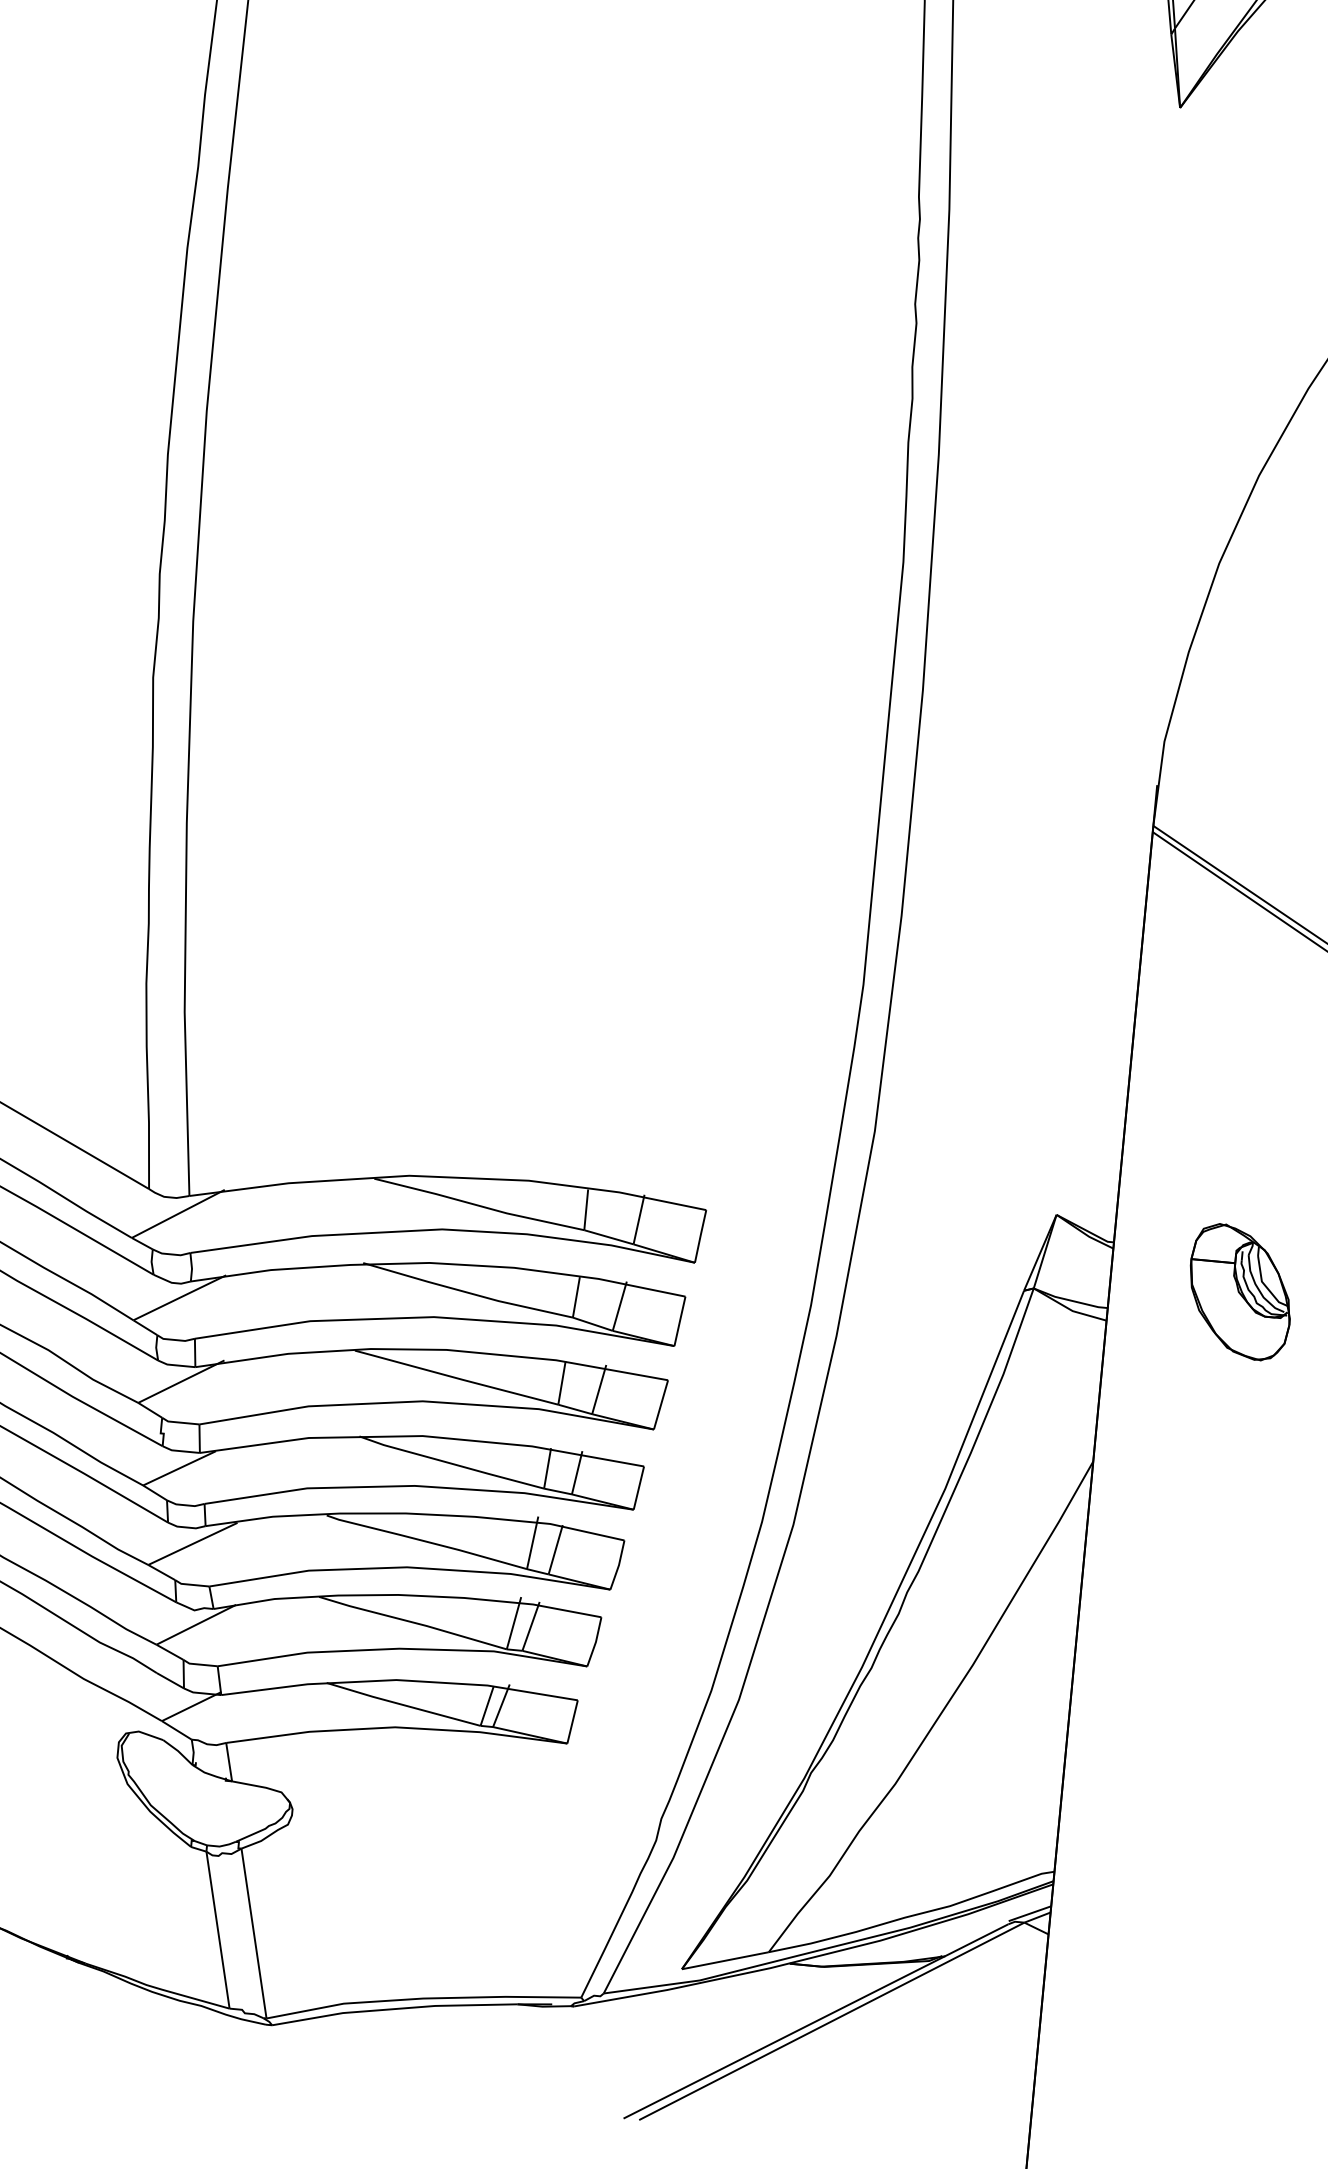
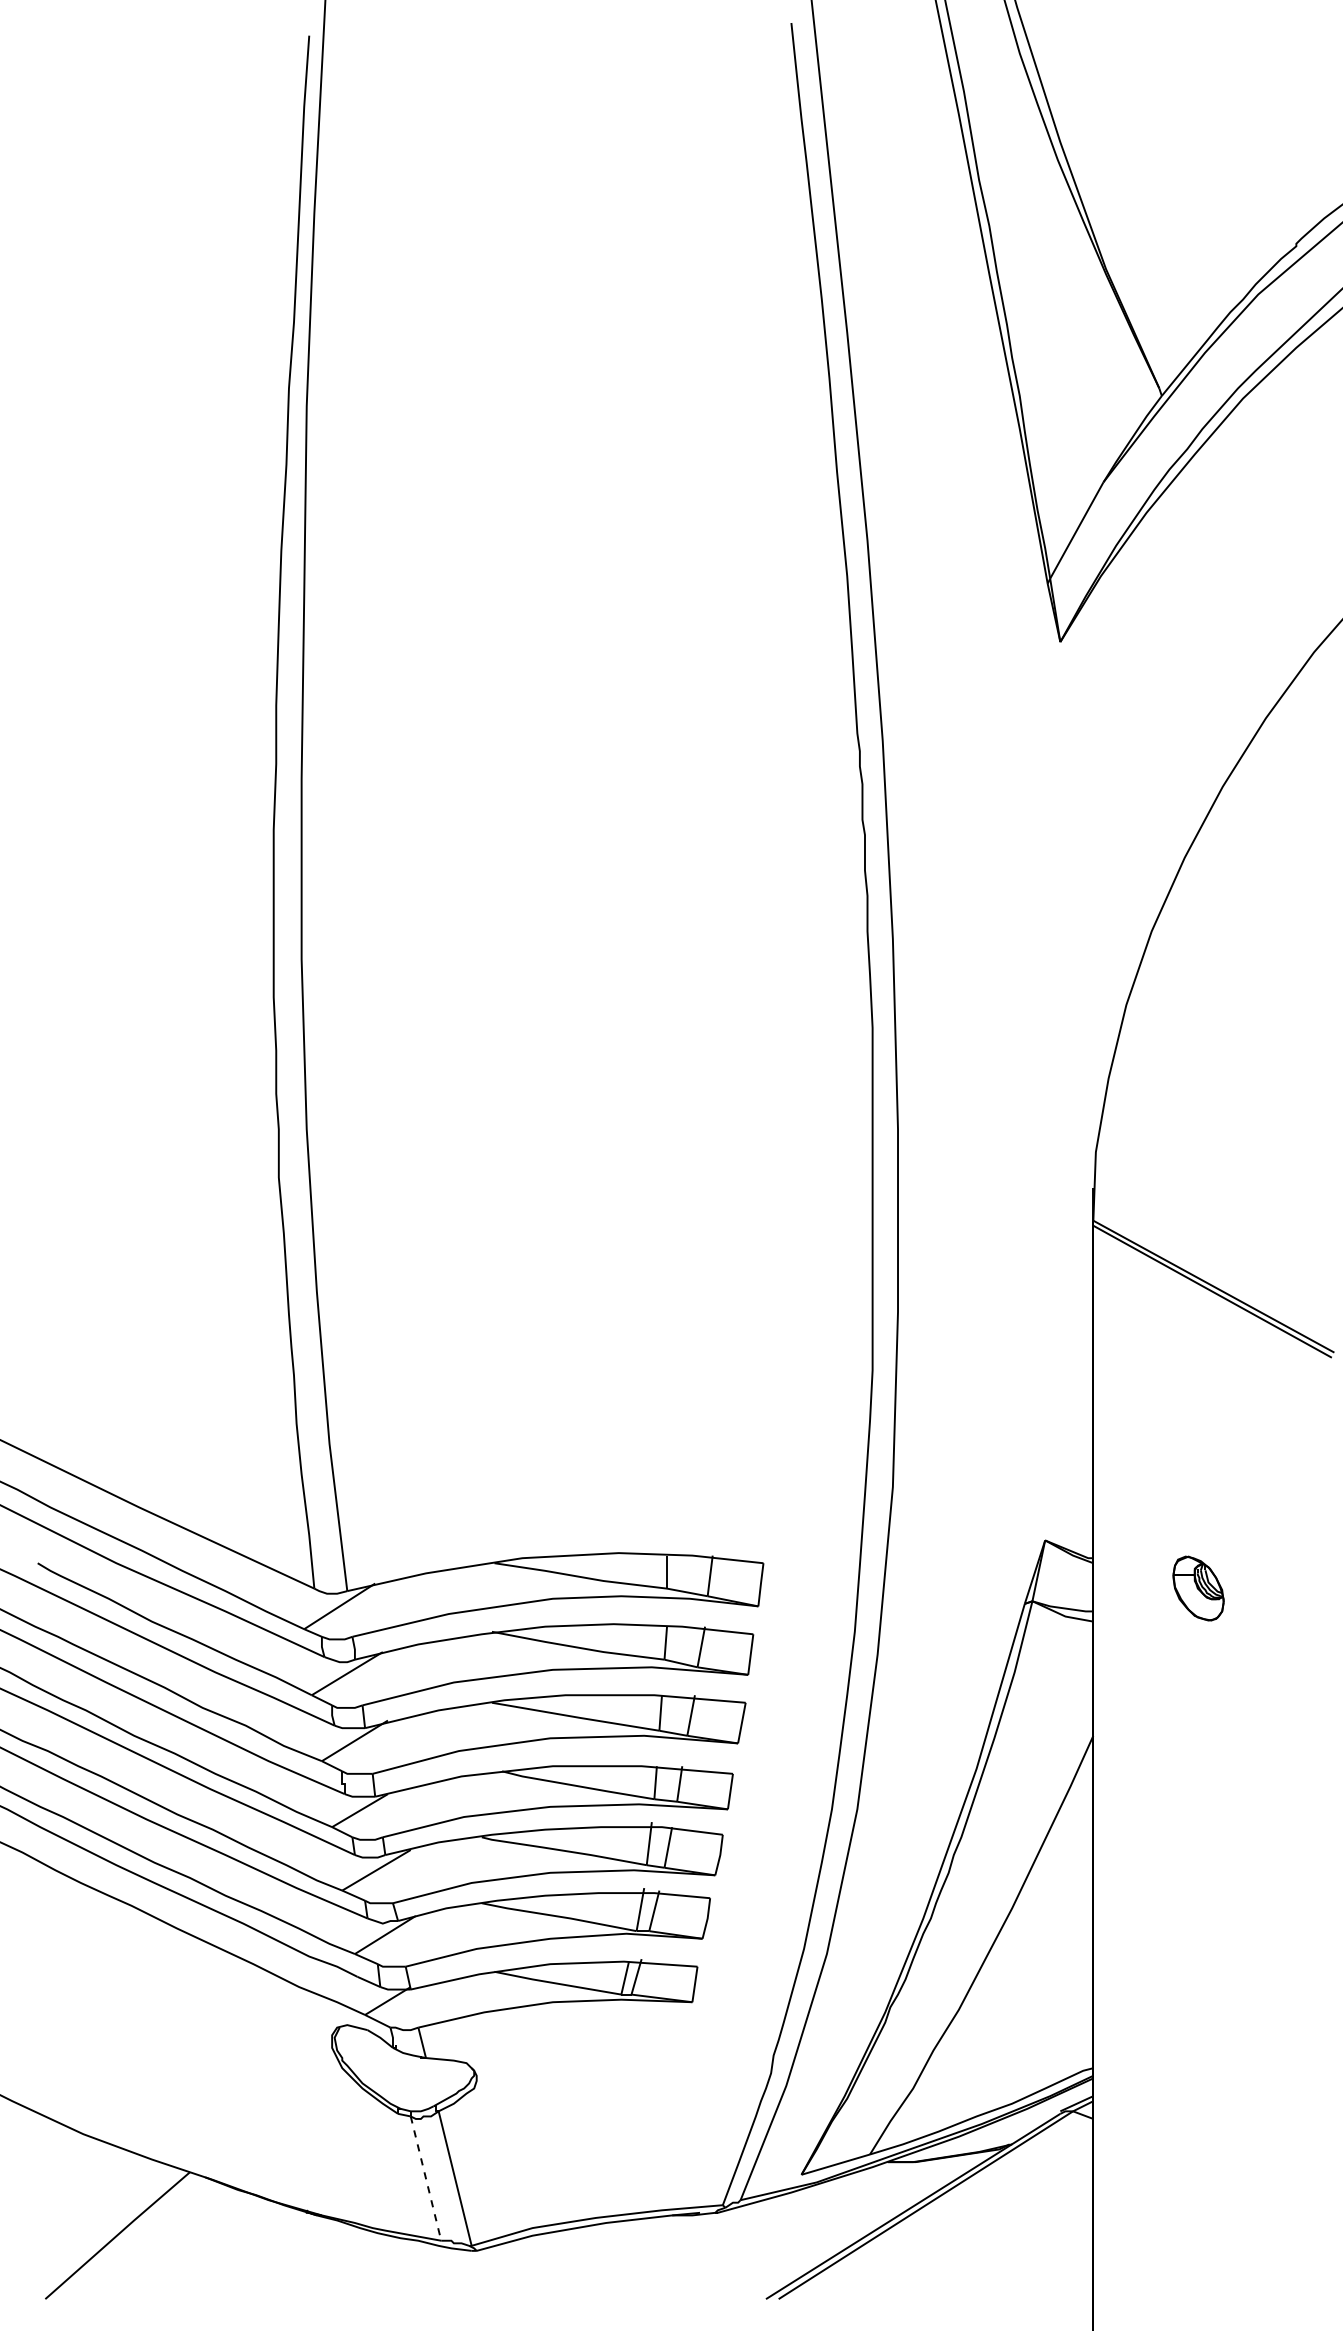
part: (1240, 1292) -> (1198, 1588), size x0.6
line: (218, 1930) -> (426, 2178), solid -> dashed

